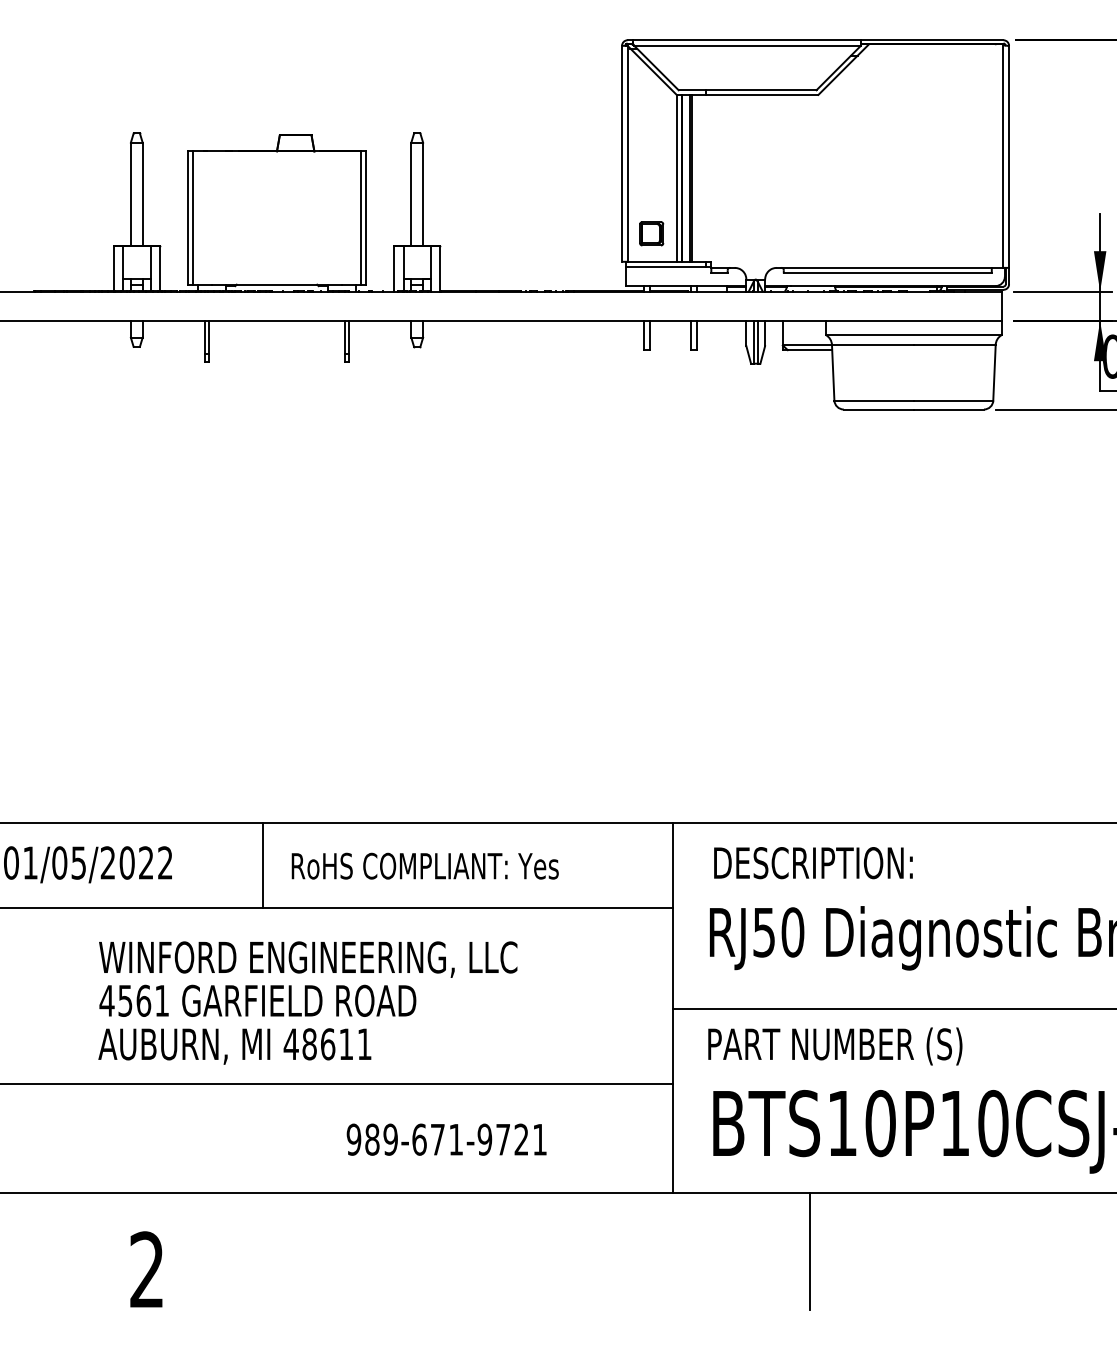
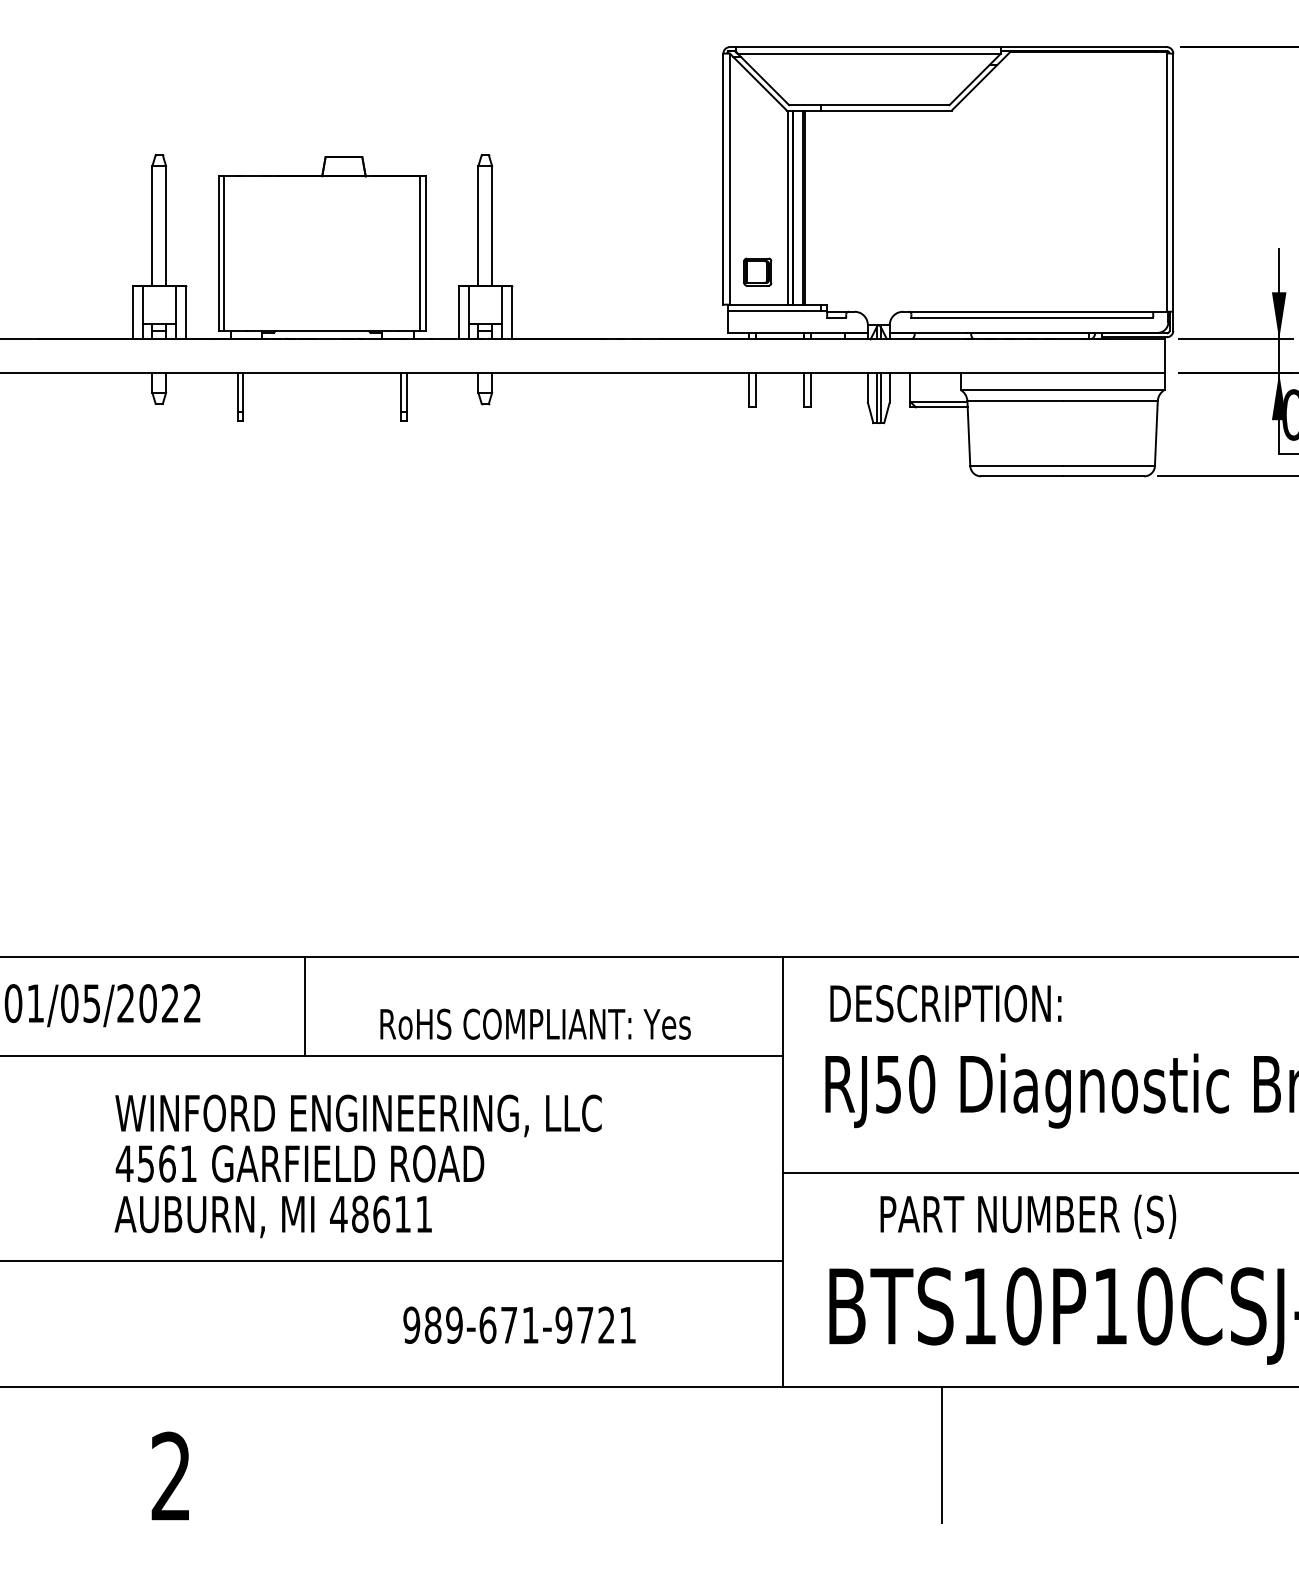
text: (425, 865) -> (535, 1023), moved
text: (835, 1046) -> (1028, 1216), moved

